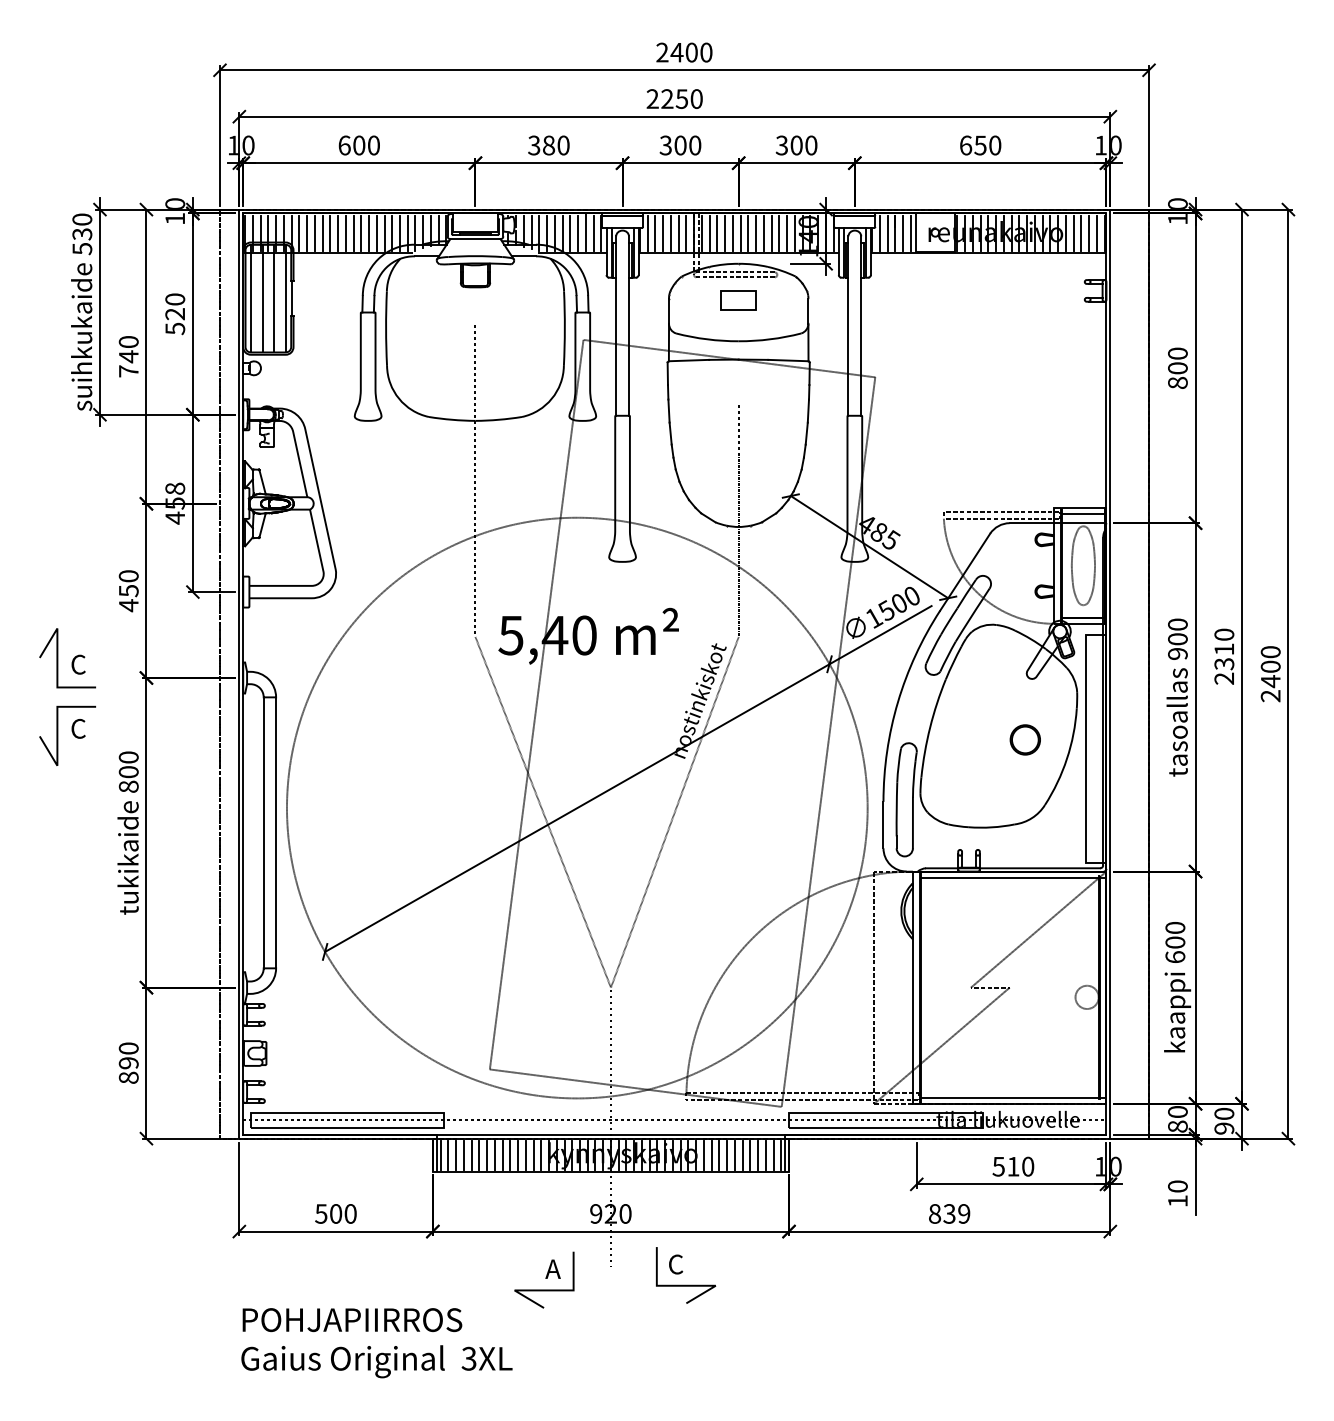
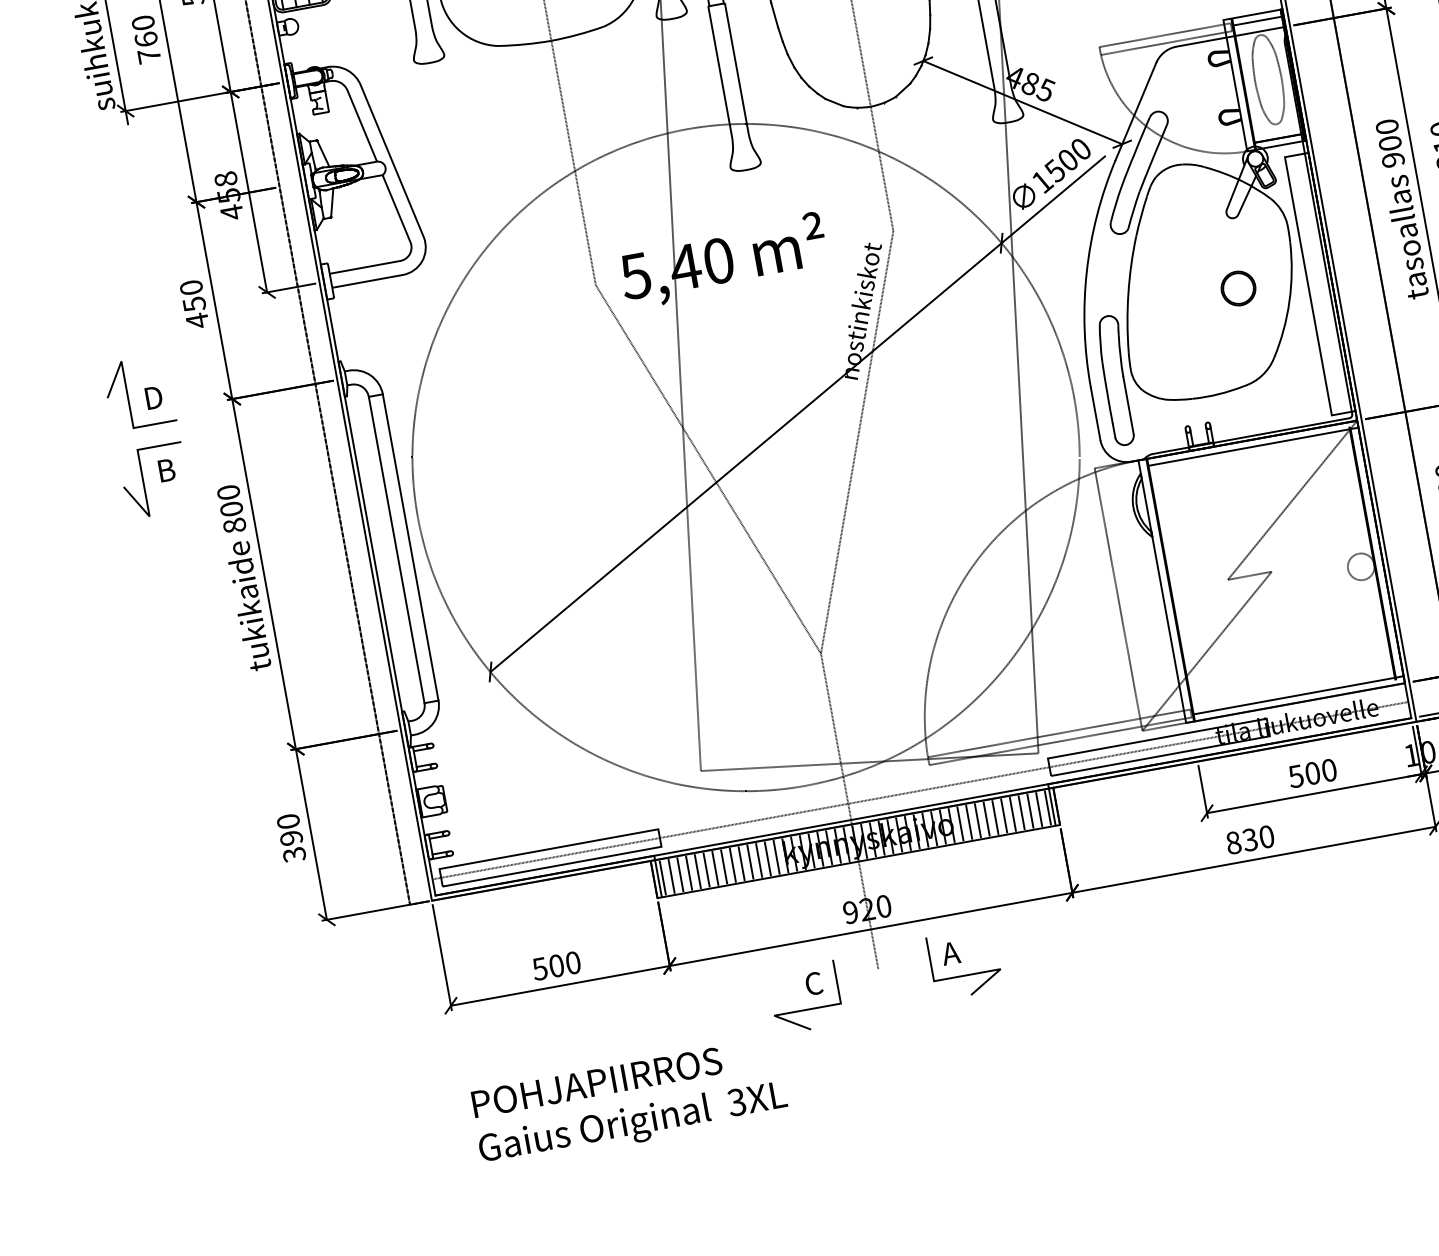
text: (128, 356) -> (145, 39), 740 -> 760
text: (78, 664) -> (152, 397), C -> D
text: (78, 728) -> (165, 470), C -> B
text: (128, 1077) -> (294, 854), 890 -> 390
text: (1013, 1166) -> (1312, 773), 510 -> 500
text: (964, 1213) -> (1267, 836), 839 -> 830
text: (675, 1264) -> (950, 953), C -> A
text: (552, 1269) -> (812, 984), A -> C

